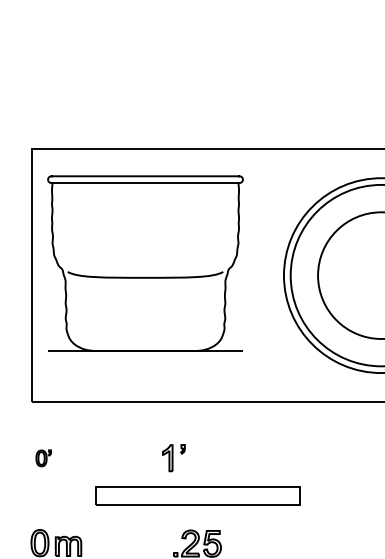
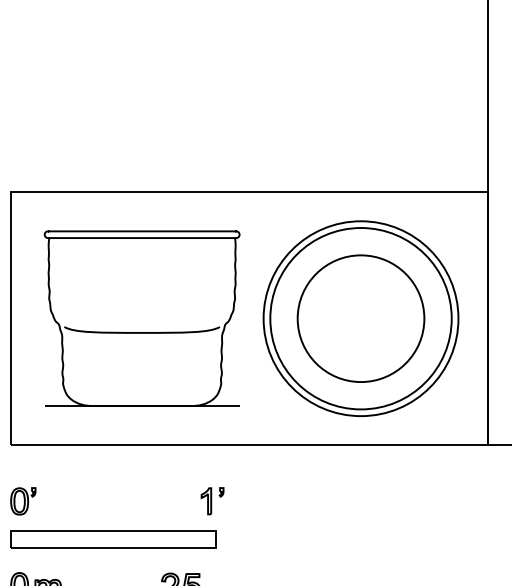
part: (144, 263) -> (141, 318), moved
part: (43, 458) -> (23, 501), size x1.67
part: (173, 458) -> (212, 501), moved
part: (197, 496) -> (113, 539), moved

